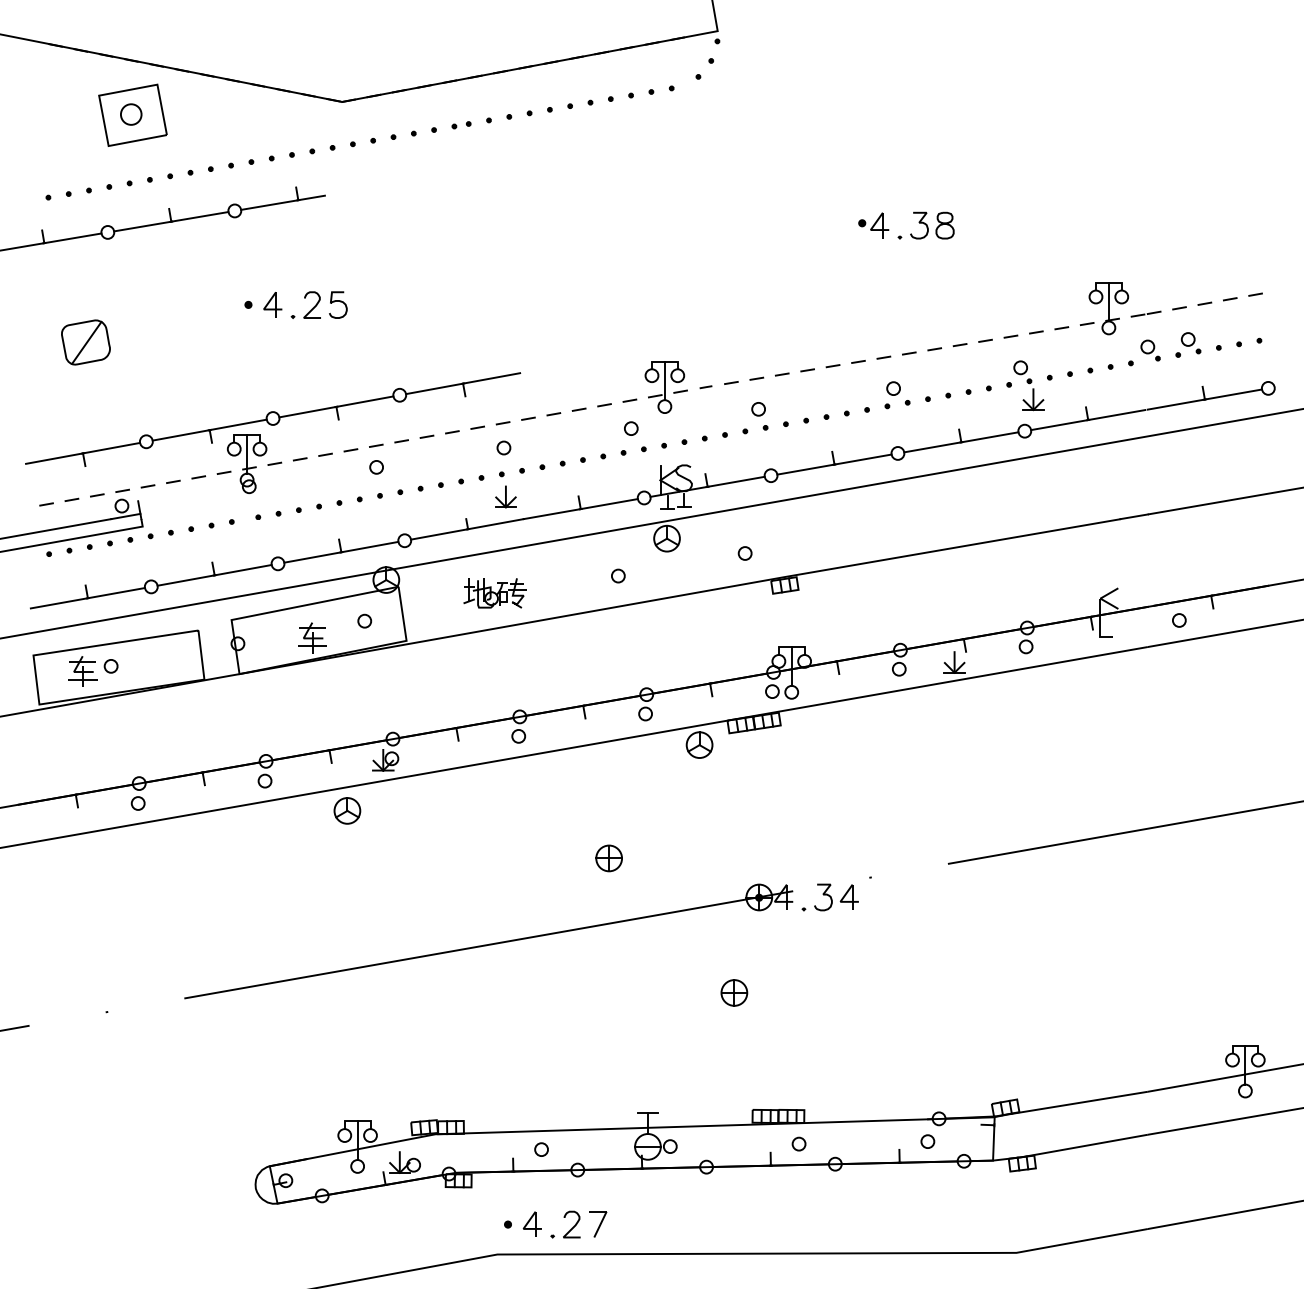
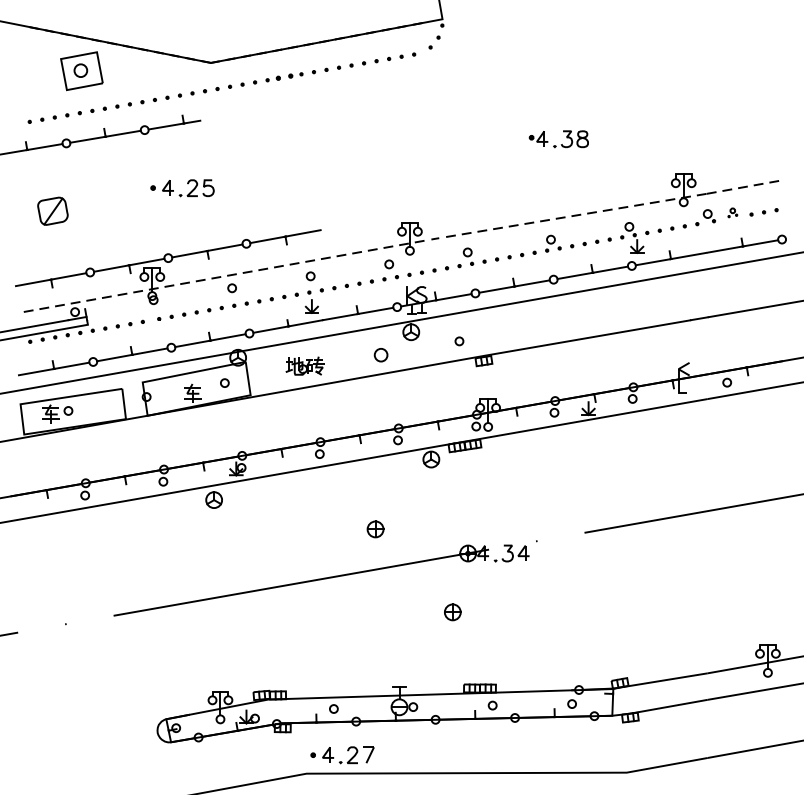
part: (461, 125) -> (284, 77), size x1.4
part: (1187, 344) -> (732, 212), size x0.6
circle: (618, 576) -> (381, 355), size x1.6

